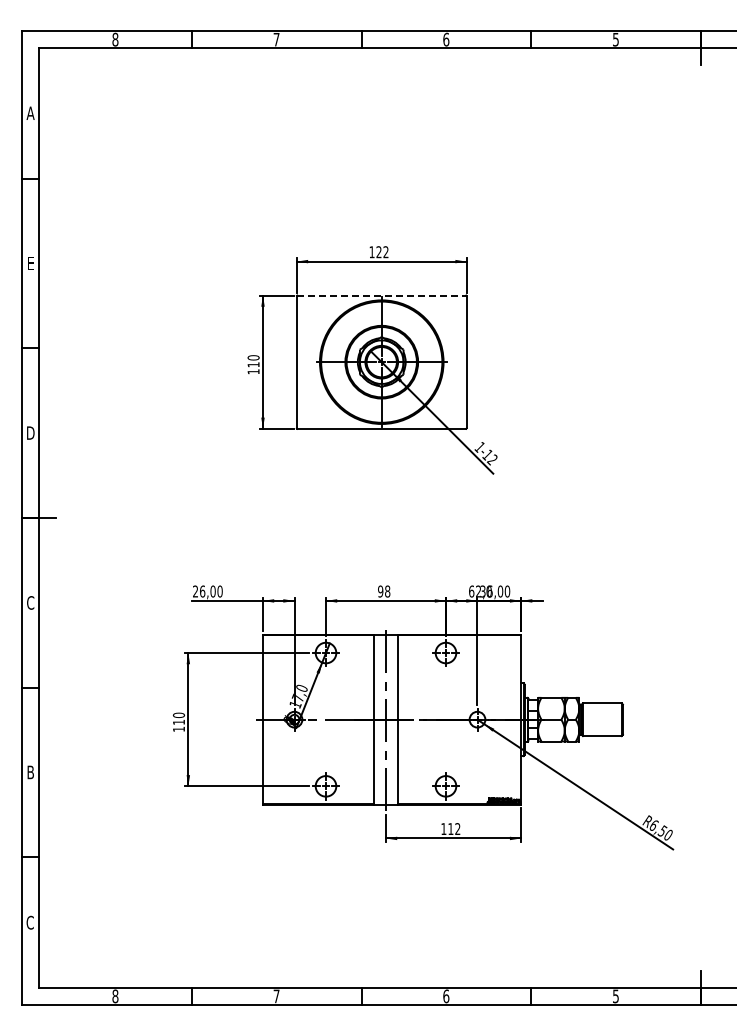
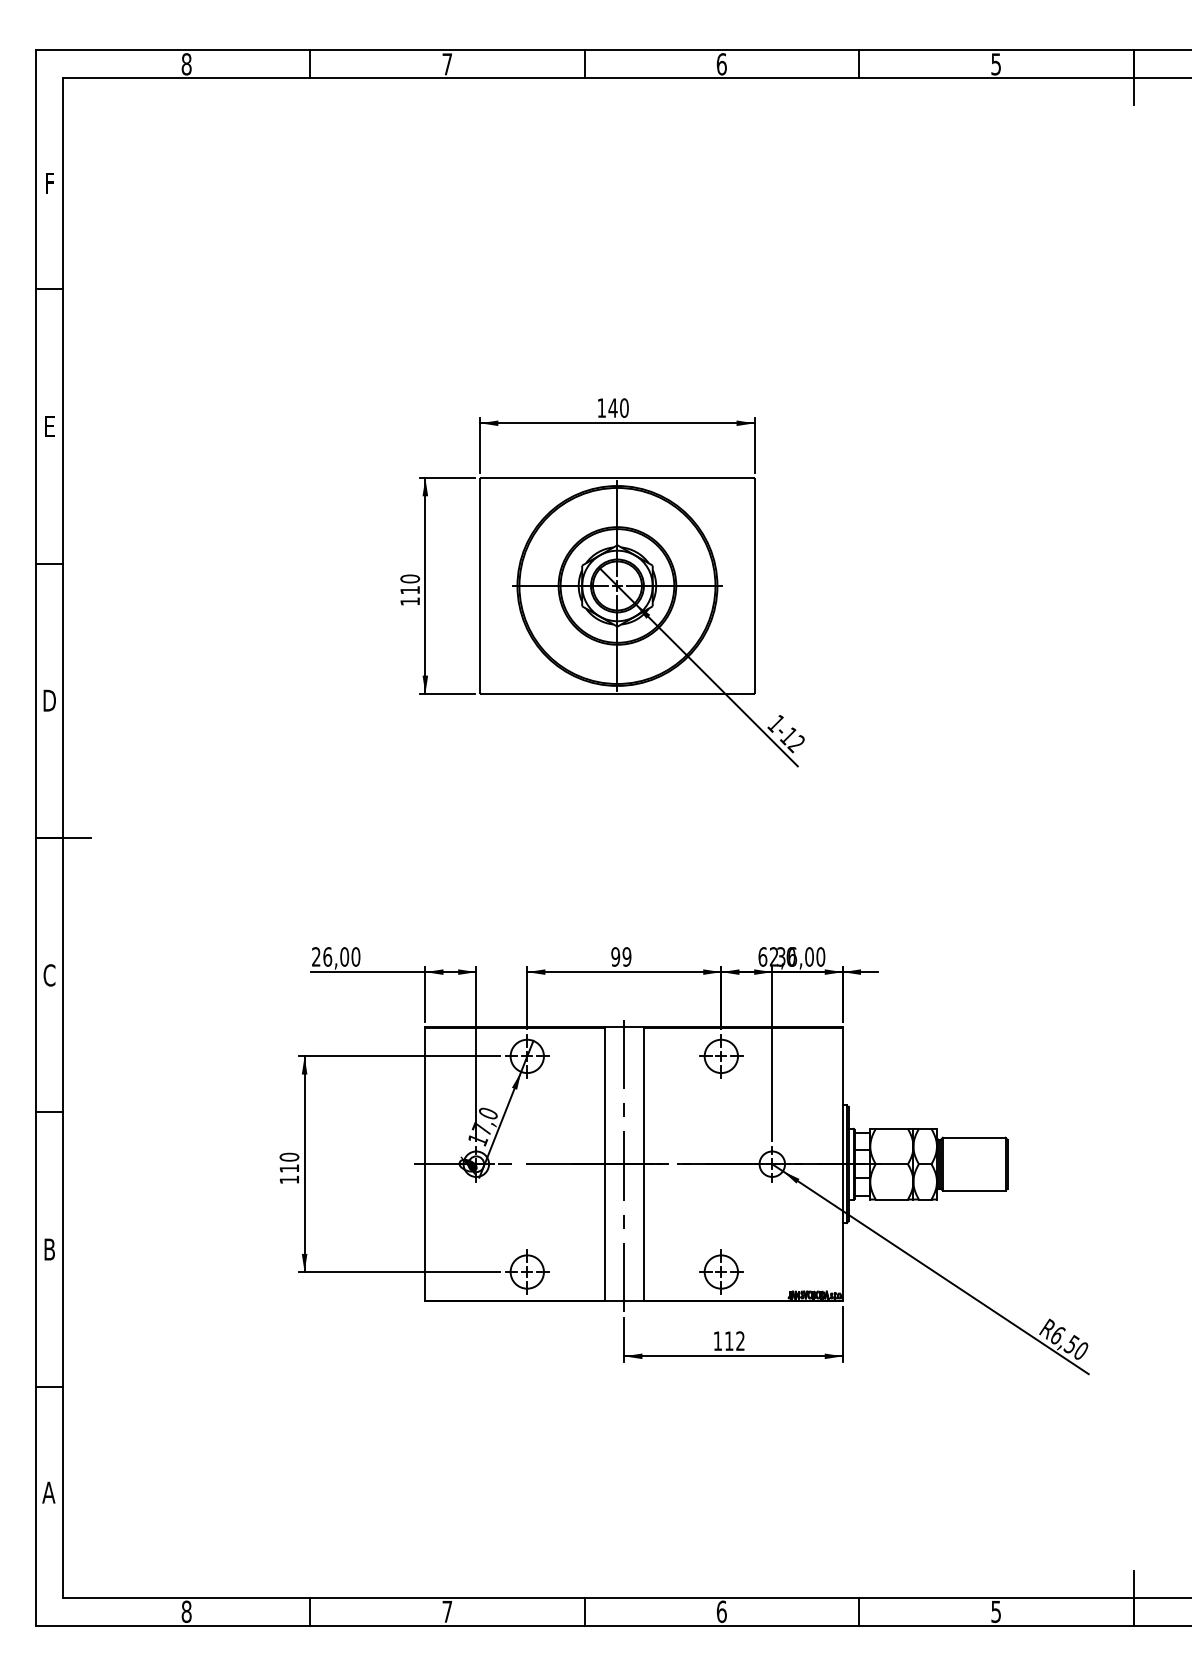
text: (30, 112) -> (49, 182), A -> F
text: (382, 252) -> (618, 408), 122 -> 140
line: (382, 295) -> (618, 478), dashed -> solid
text: (387, 591) -> (626, 956), 98 -> 99
text: (30, 922) -> (49, 1492), C -> A

